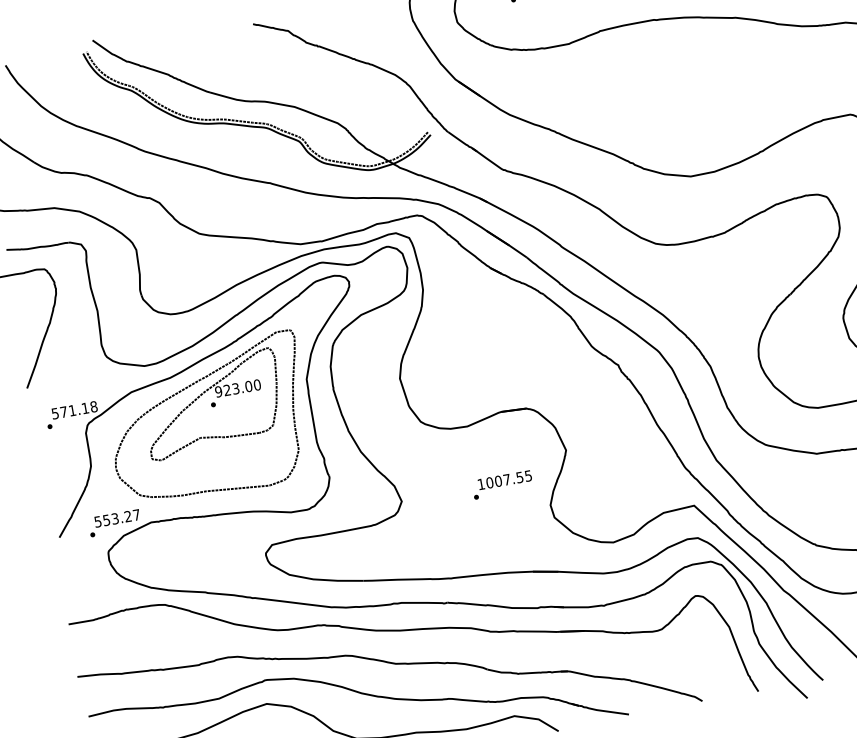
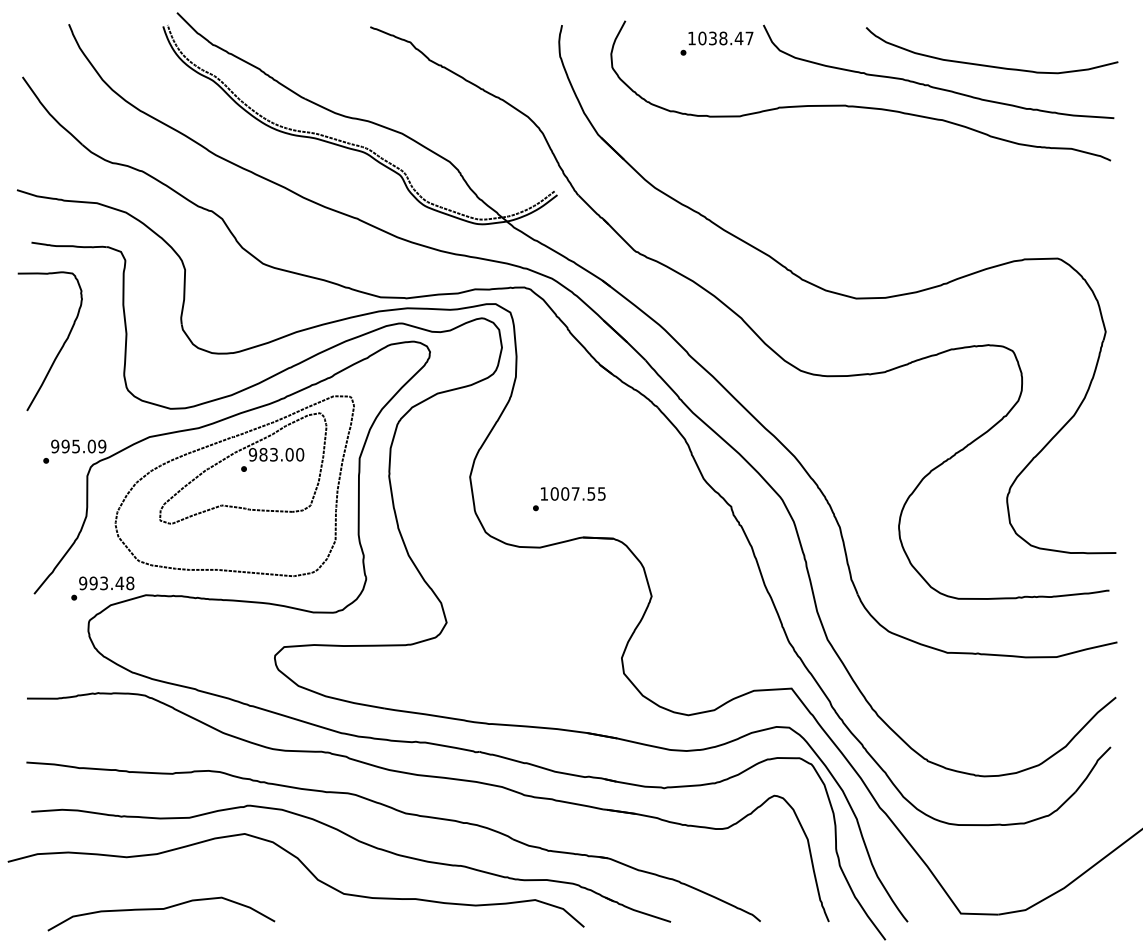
text: (227, 390) -> (263, 454), 923.00 -> 983.00
text: (74, 410) -> (78, 446), 571.18 -> 995.09
text: (502, 485) -> (569, 499), moved
text: (117, 518) -> (106, 583), 553.27 -> 993.48

